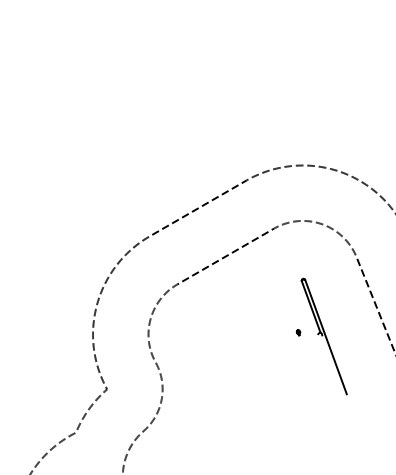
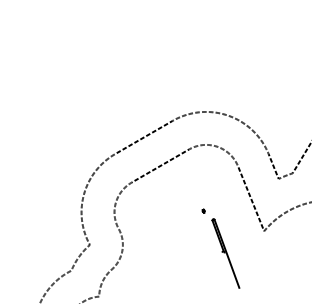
part: (323, 336) -> (225, 253), moved

